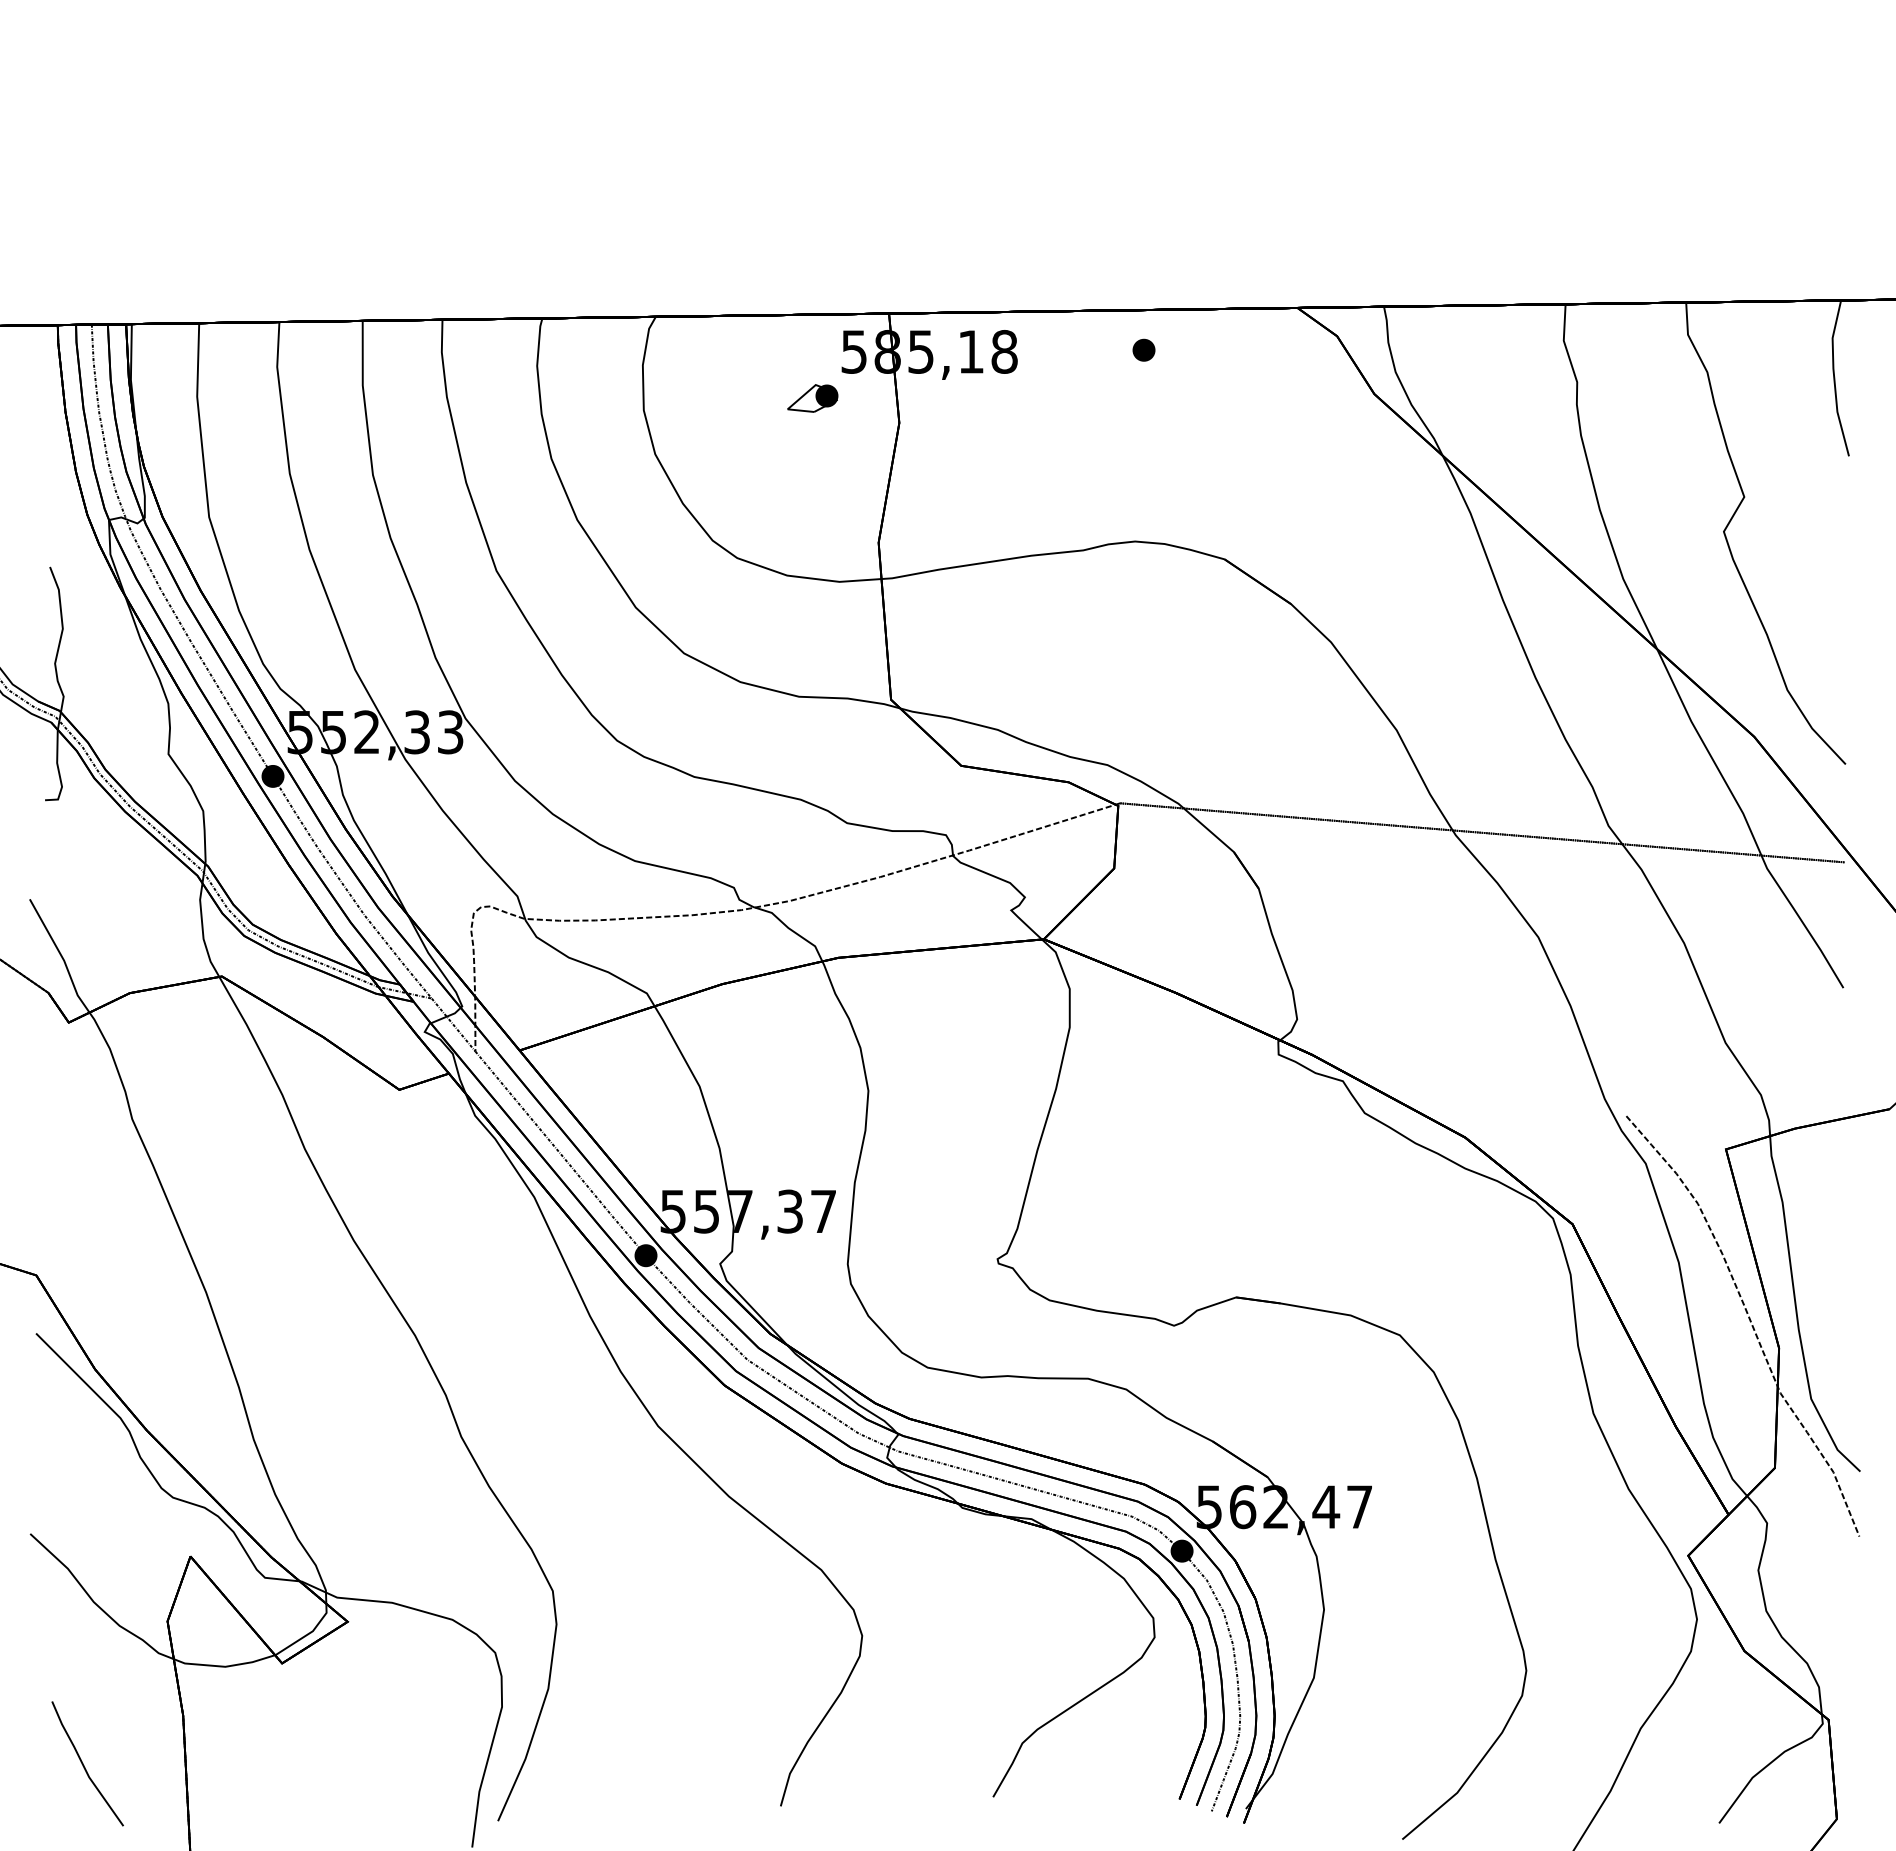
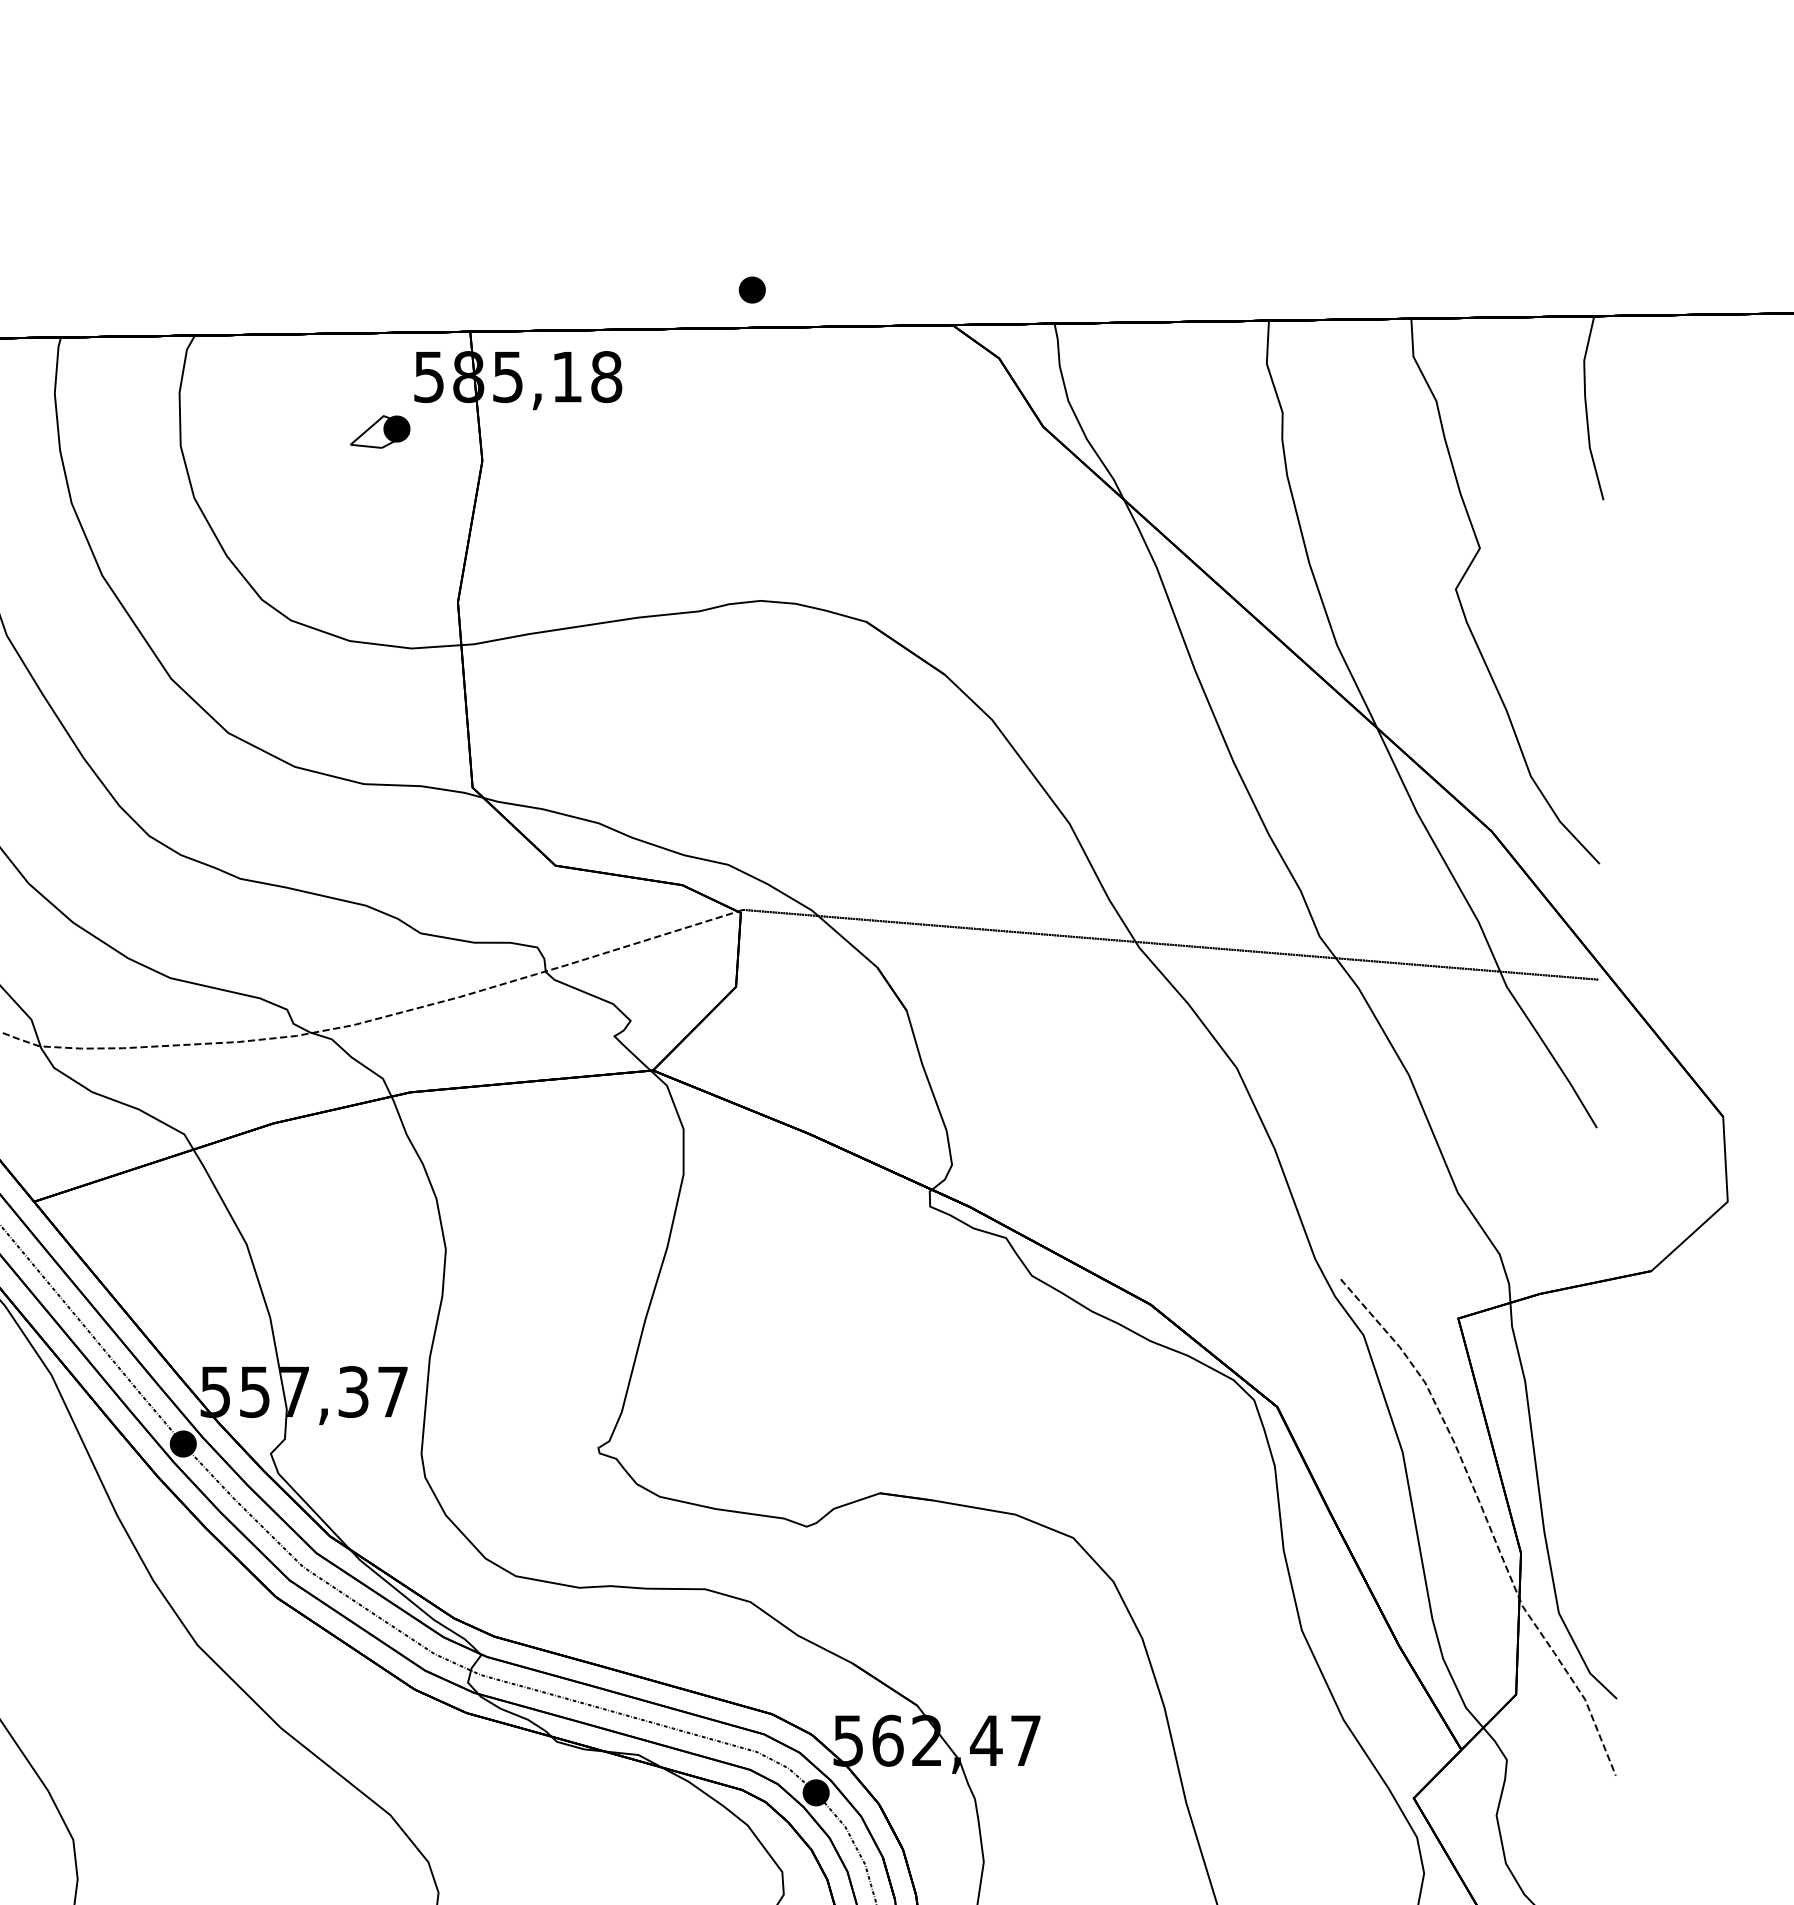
part: (1143, 349) -> (751, 289), moved

